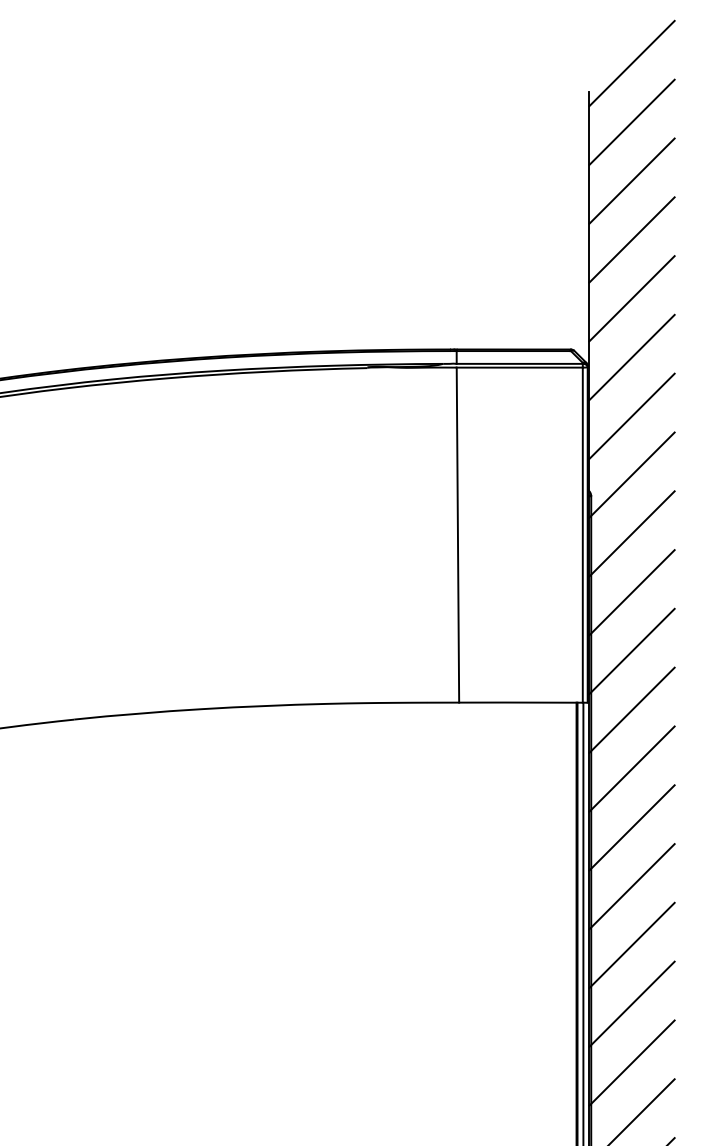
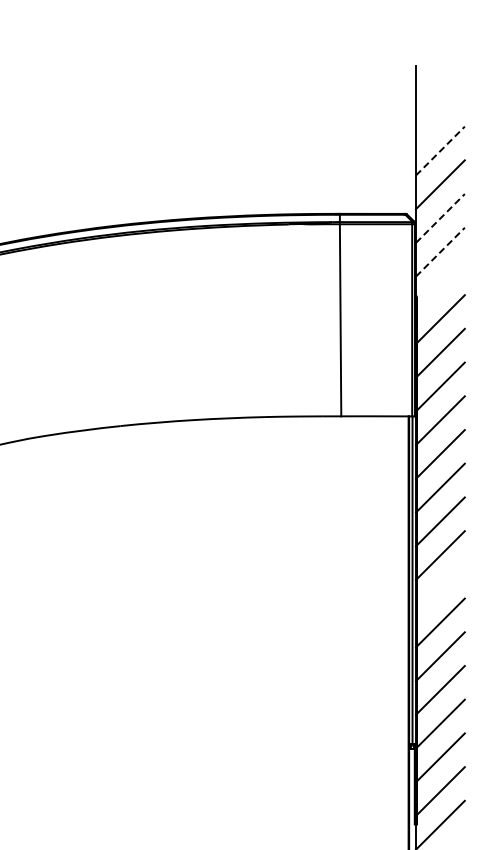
line: (632, 62) -> (440, 49), removed
line: (632, 122) -> (440, 83), removed
line: (632, 179) -> (440, 116), removed
line: (632, 240) -> (440, 151), solid -> dashed
line: (632, 357) -> (440, 218), solid -> dashed
line: (632, 416) -> (440, 252), solid -> dashed
line: (632, 474) -> (440, 285), removed
line: (632, 1002) -> (440, 588), removed

